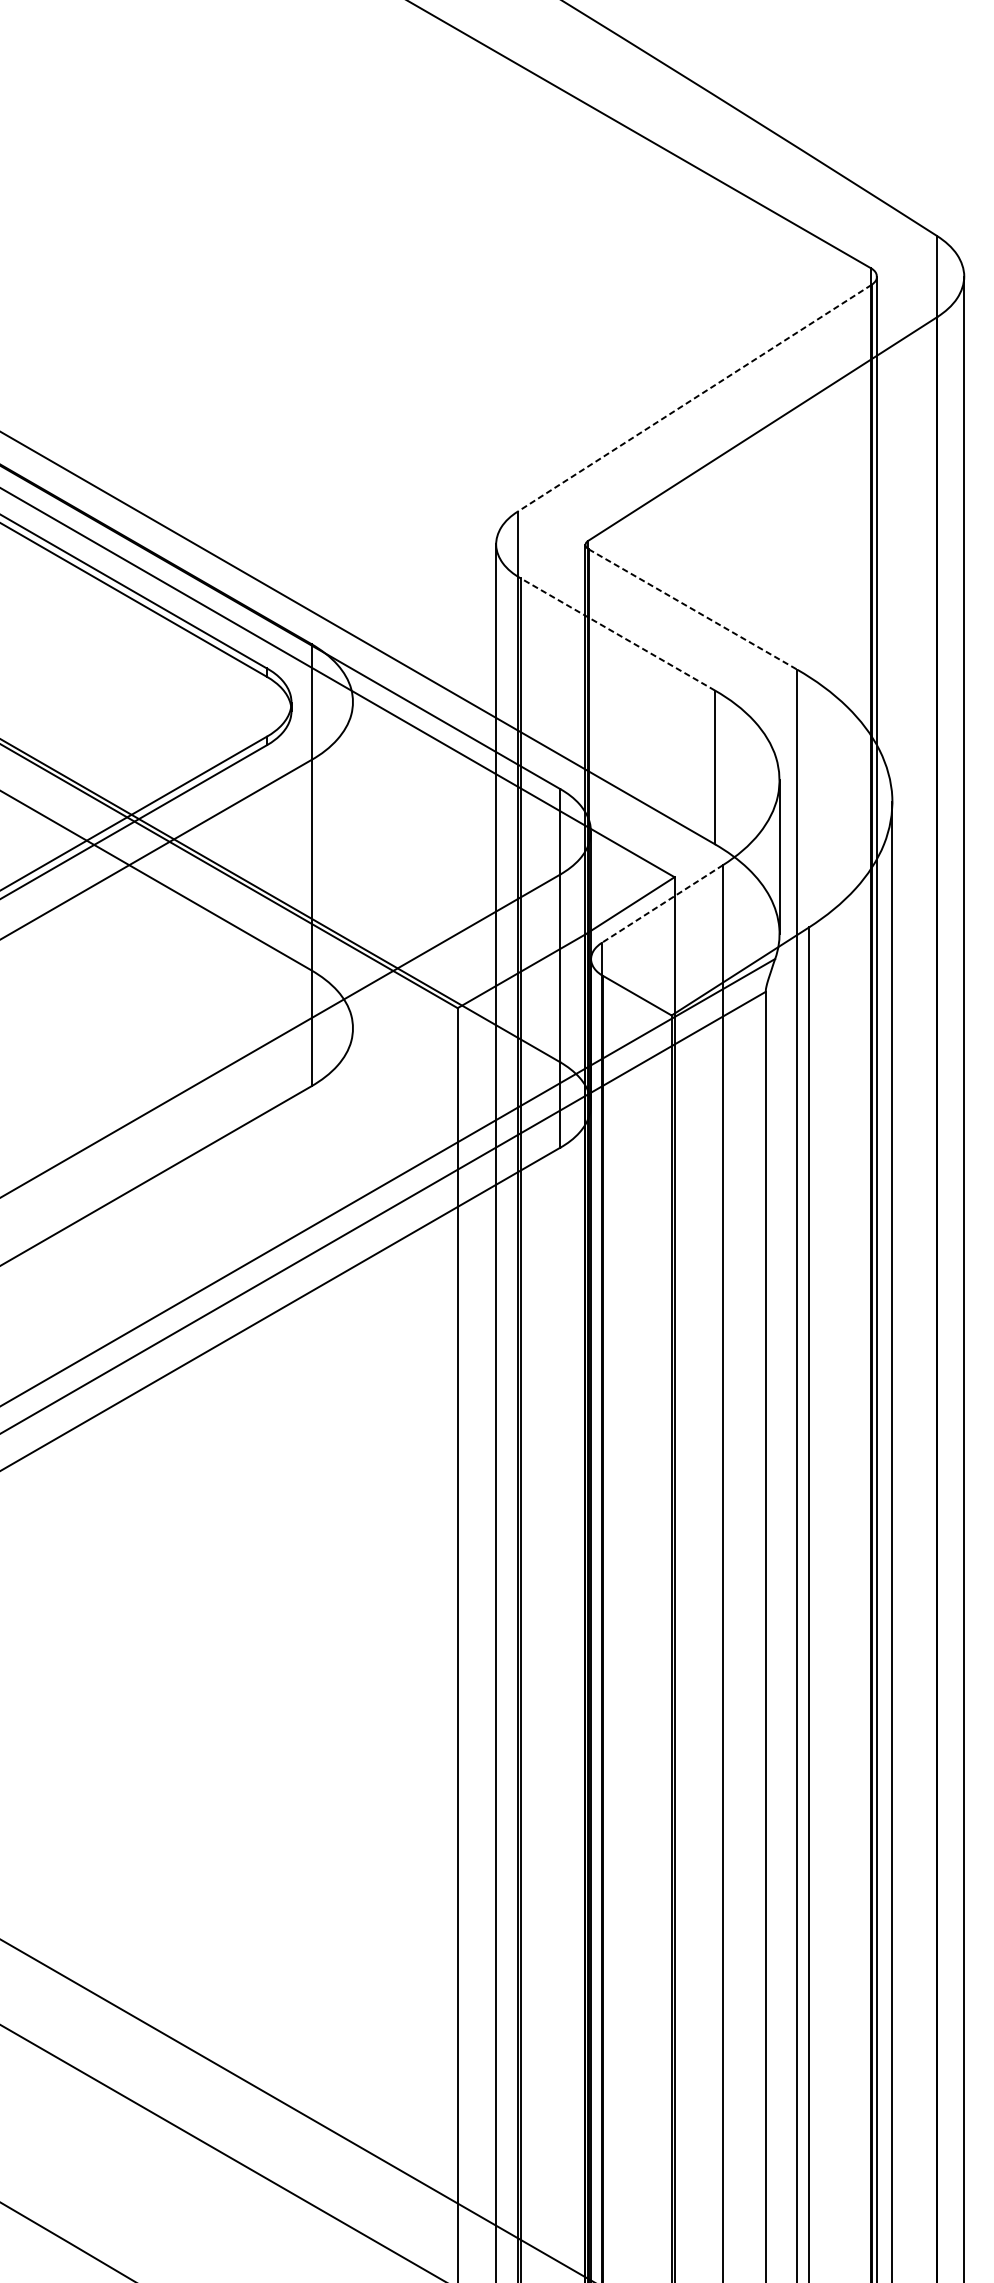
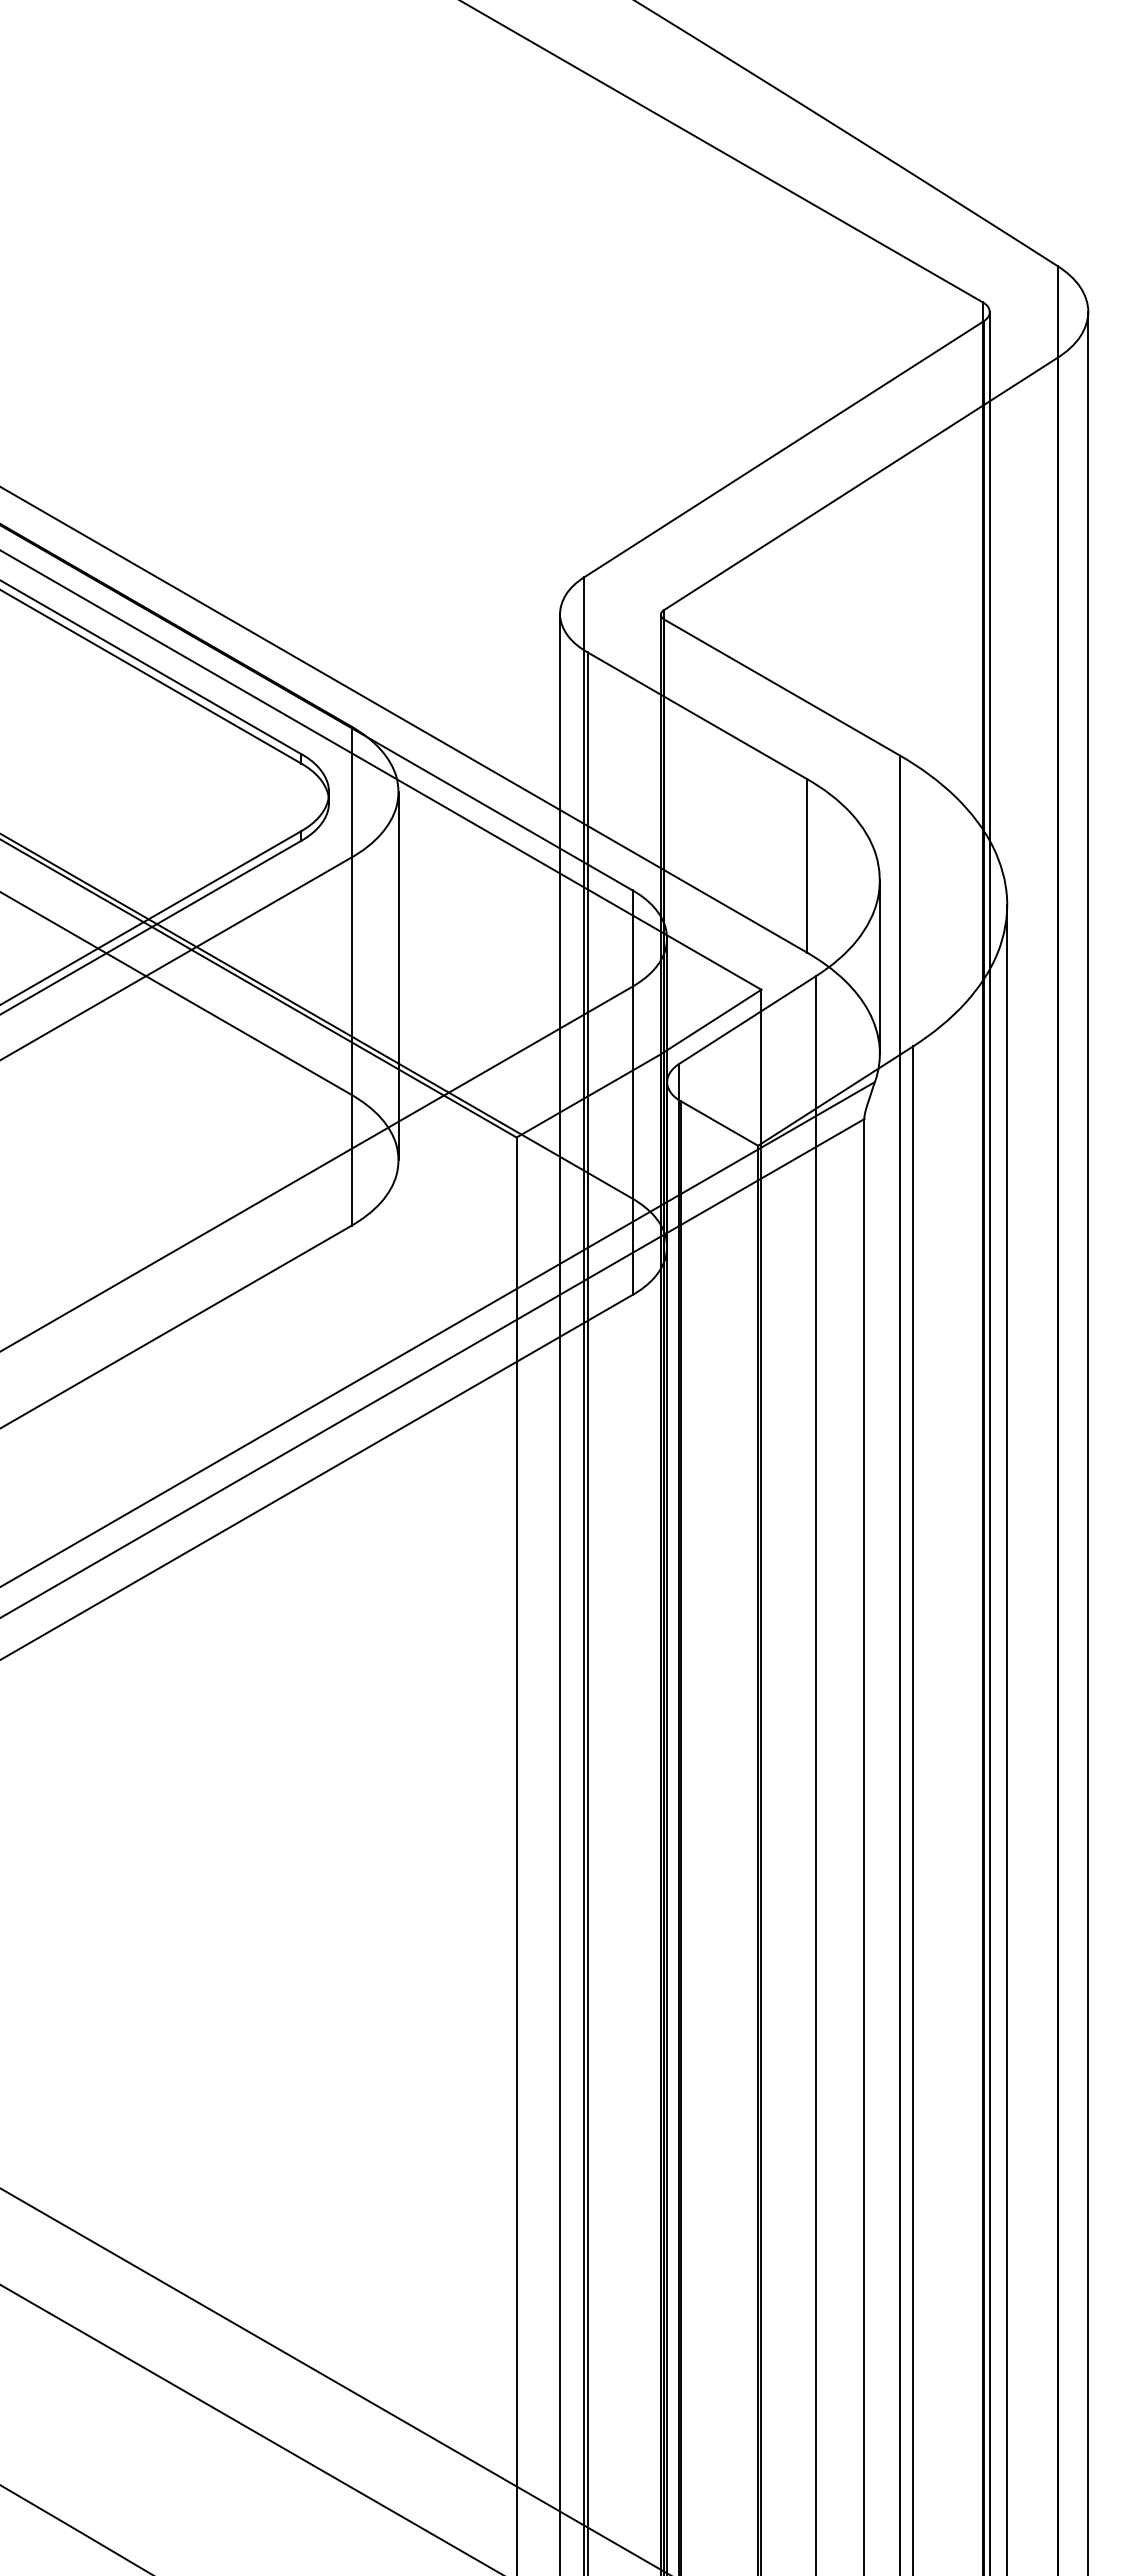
line: (694, 398) -> (783, 449), dashed -> solid
line: (693, 609) -> (782, 687), dashed -> solid
line: (617, 634) -> (697, 715), dashed -> solid
line: (353, 865) -> (398, 976), added
line: (662, 904) -> (747, 1020), dashed -> solid

